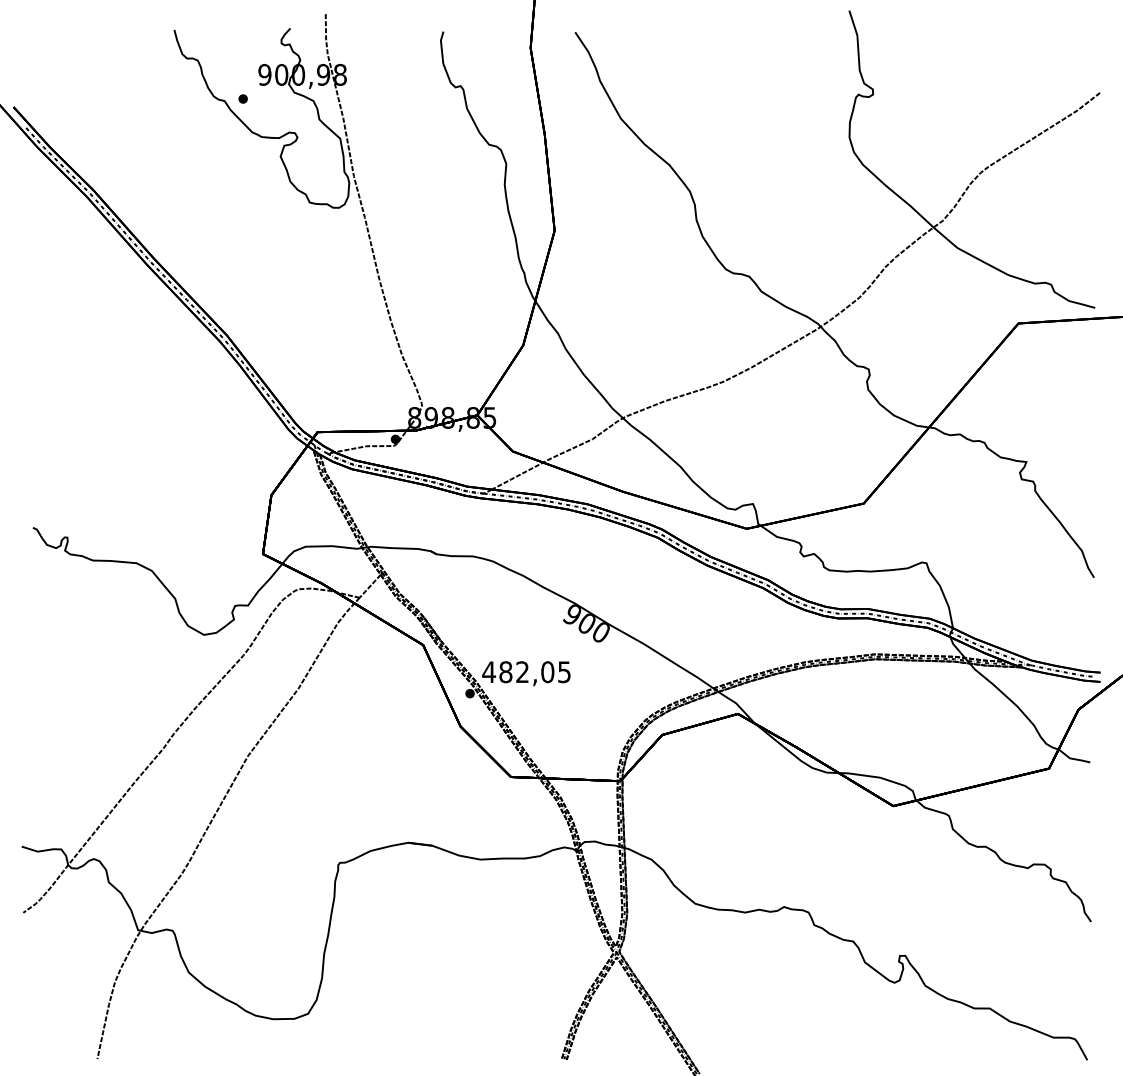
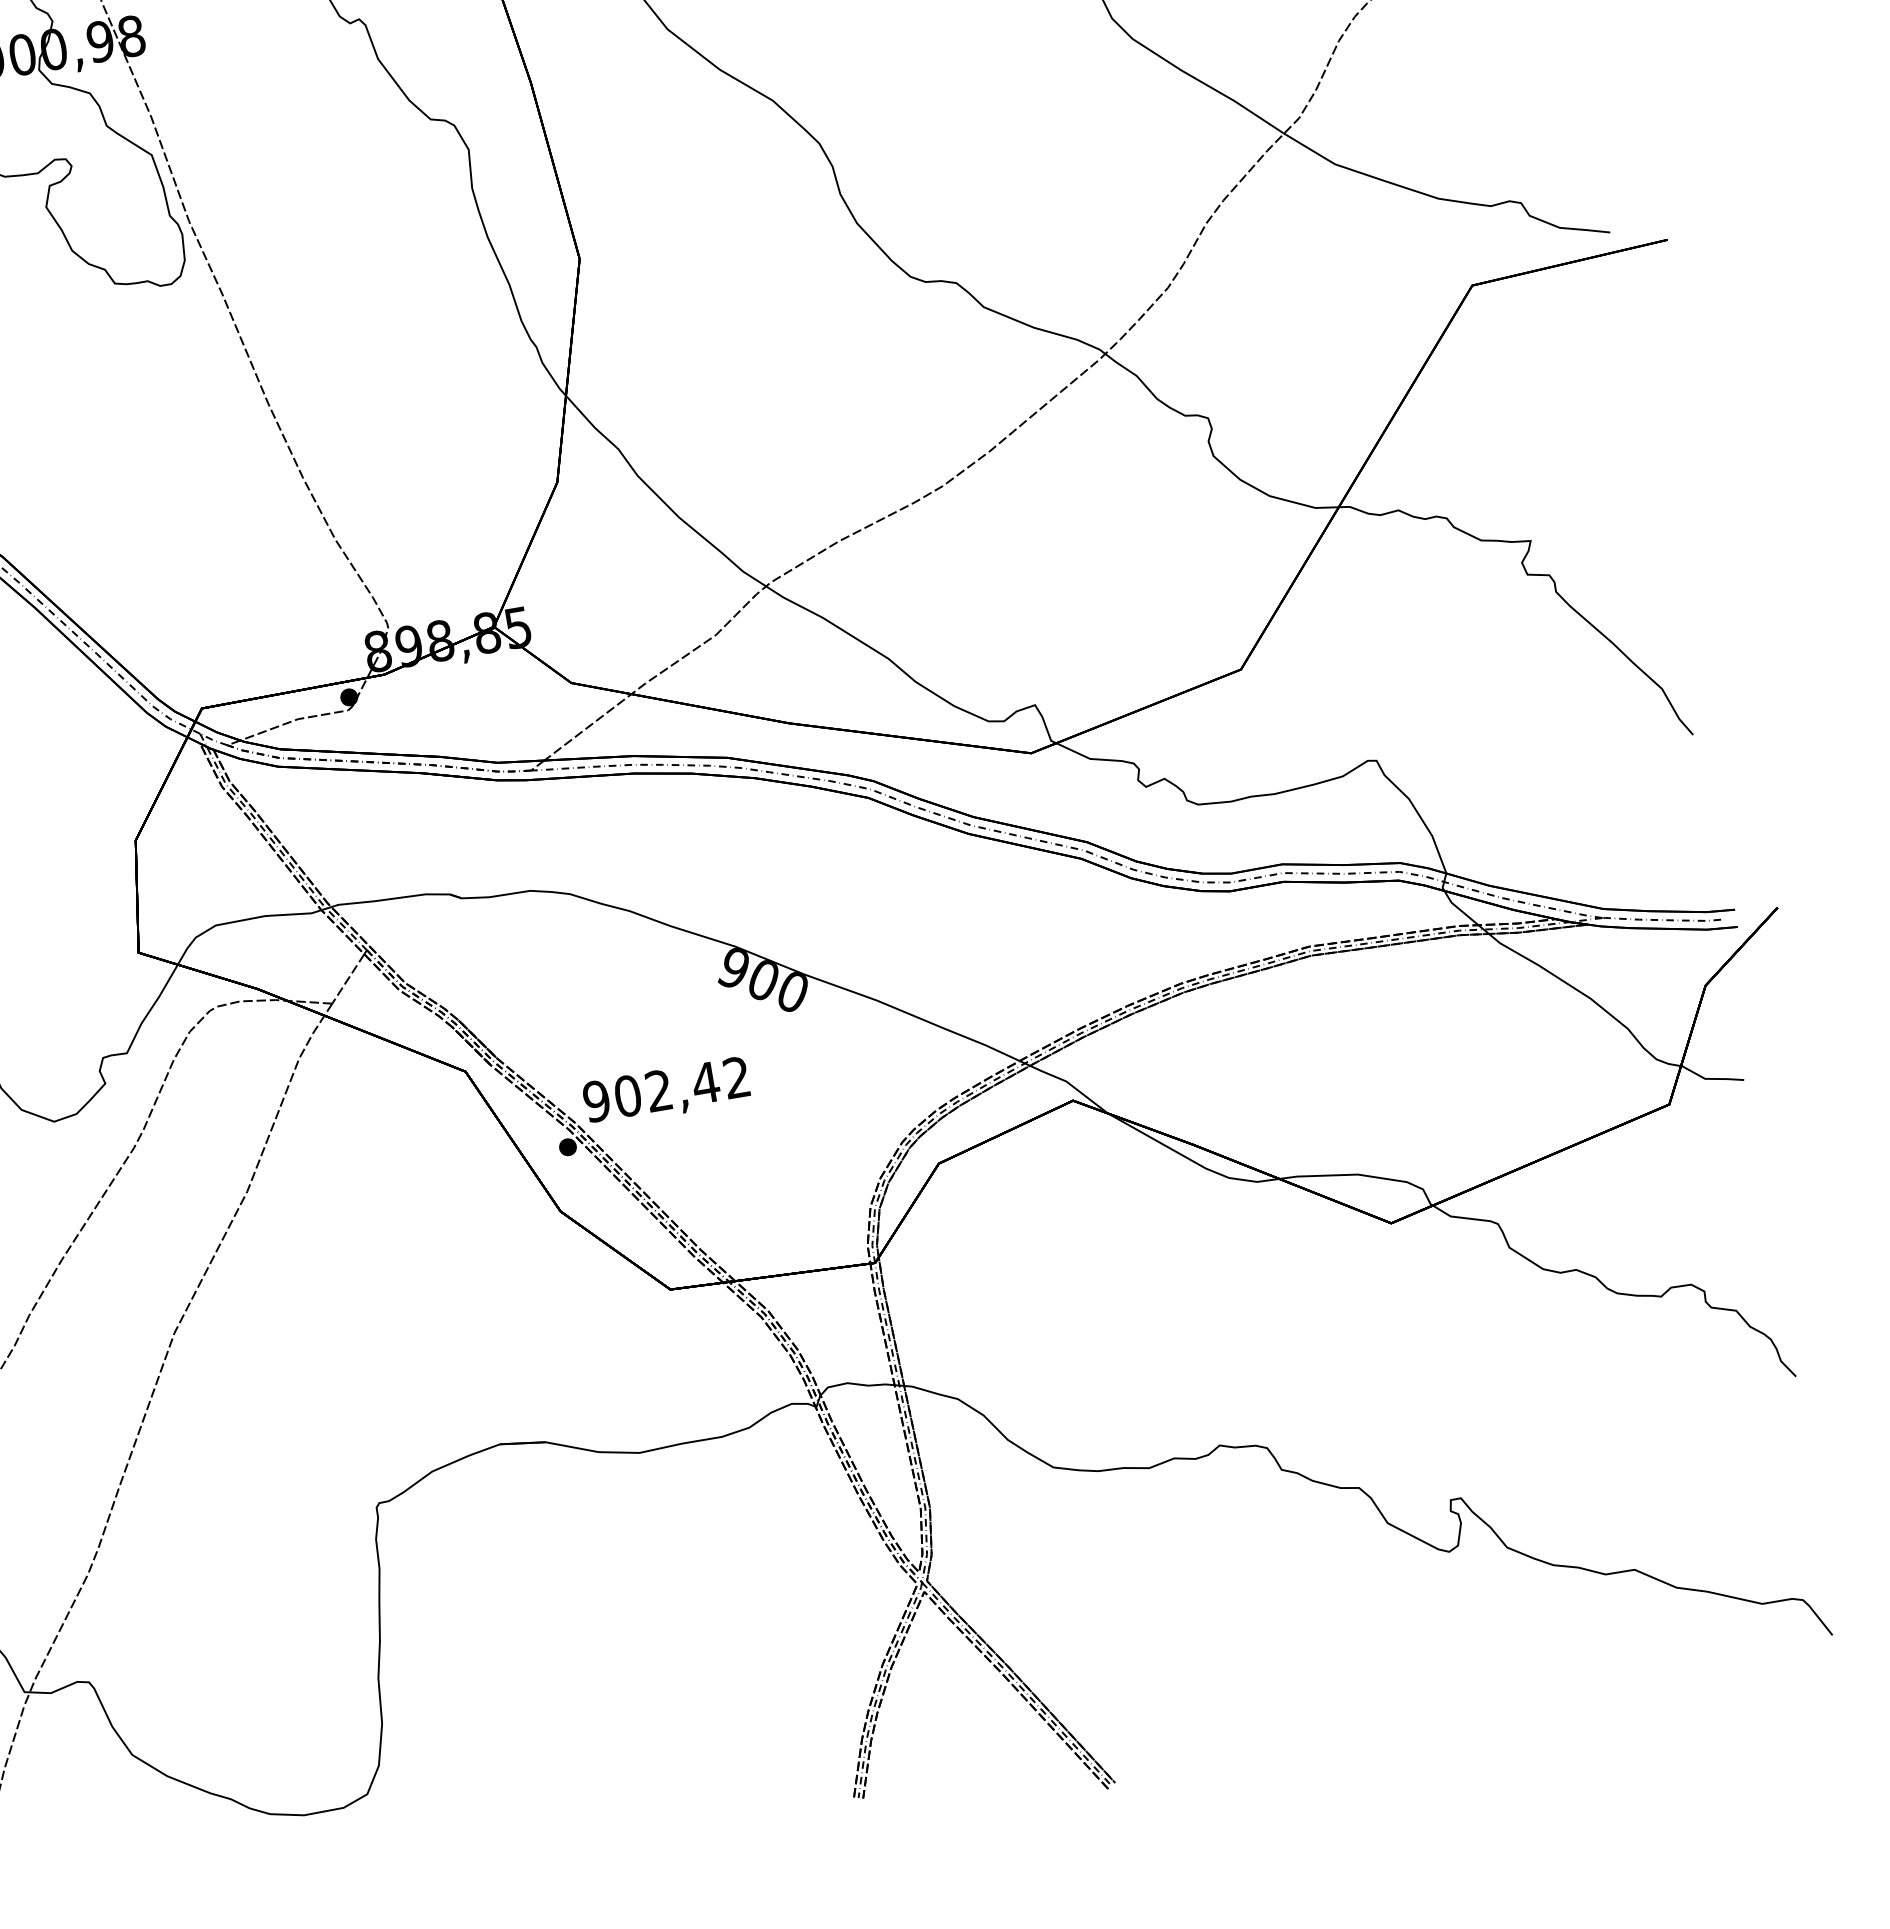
text: (526, 672) -> (666, 1090), 482,05 -> 902,42

